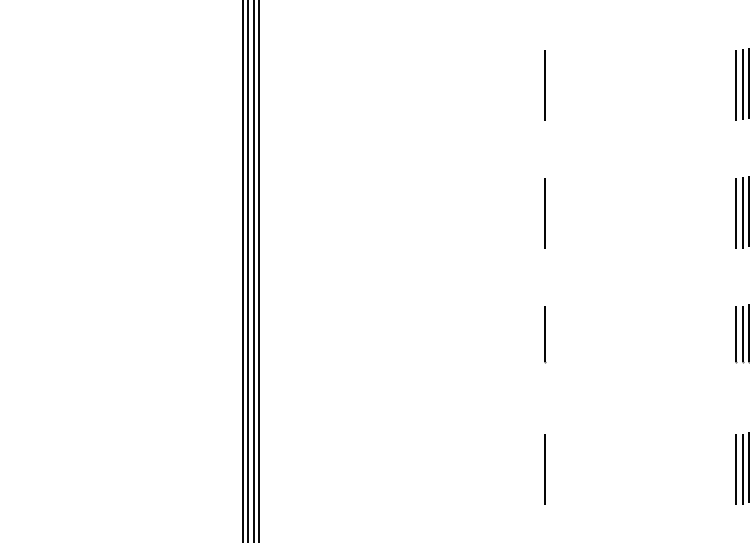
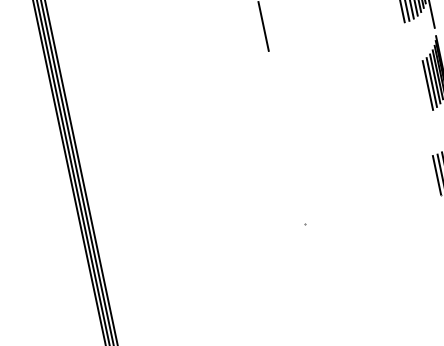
line: (742, 212) -> (423, 87), removed
line: (545, 213) -> (283, 117), removed
line: (735, 213) -> (418, 89), removed
line: (545, 334) -> (301, 203), removed
line: (545, 469) -> (321, 300), removed

